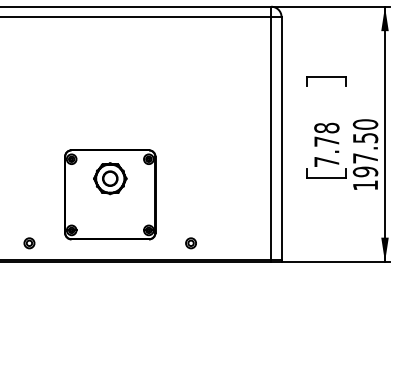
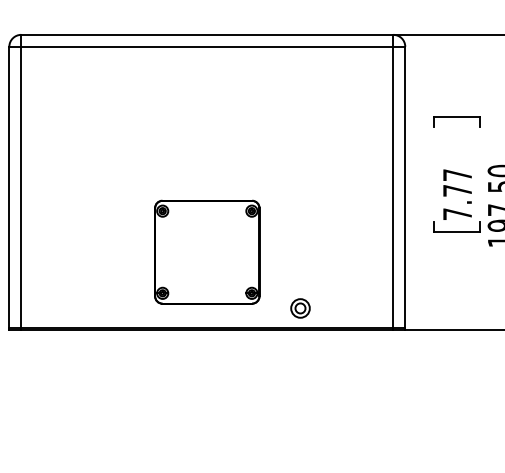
text: (326, 128) -> (457, 175), 7.78 -> 7.77
part: (109, 178) -> (206, 233), removed
part: (29, 242) -> (113, 307), removed
part: (190, 242) -> (300, 307), size x1.6

